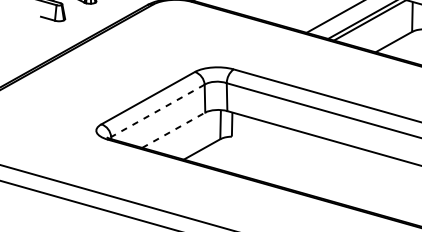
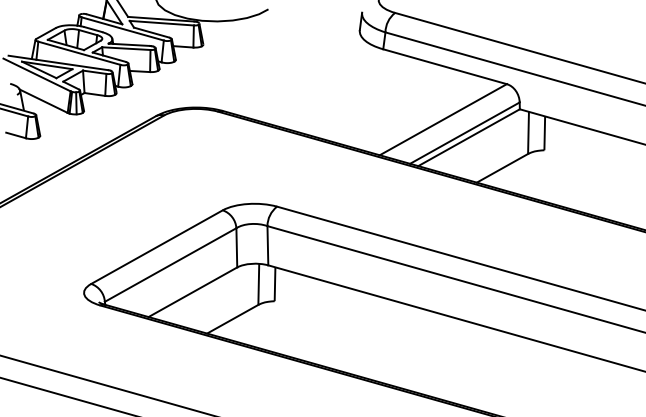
line: (157, 111) -> (170, 265), dashed -> solid
line: (173, 130) -> (192, 292), dashed -> solid

